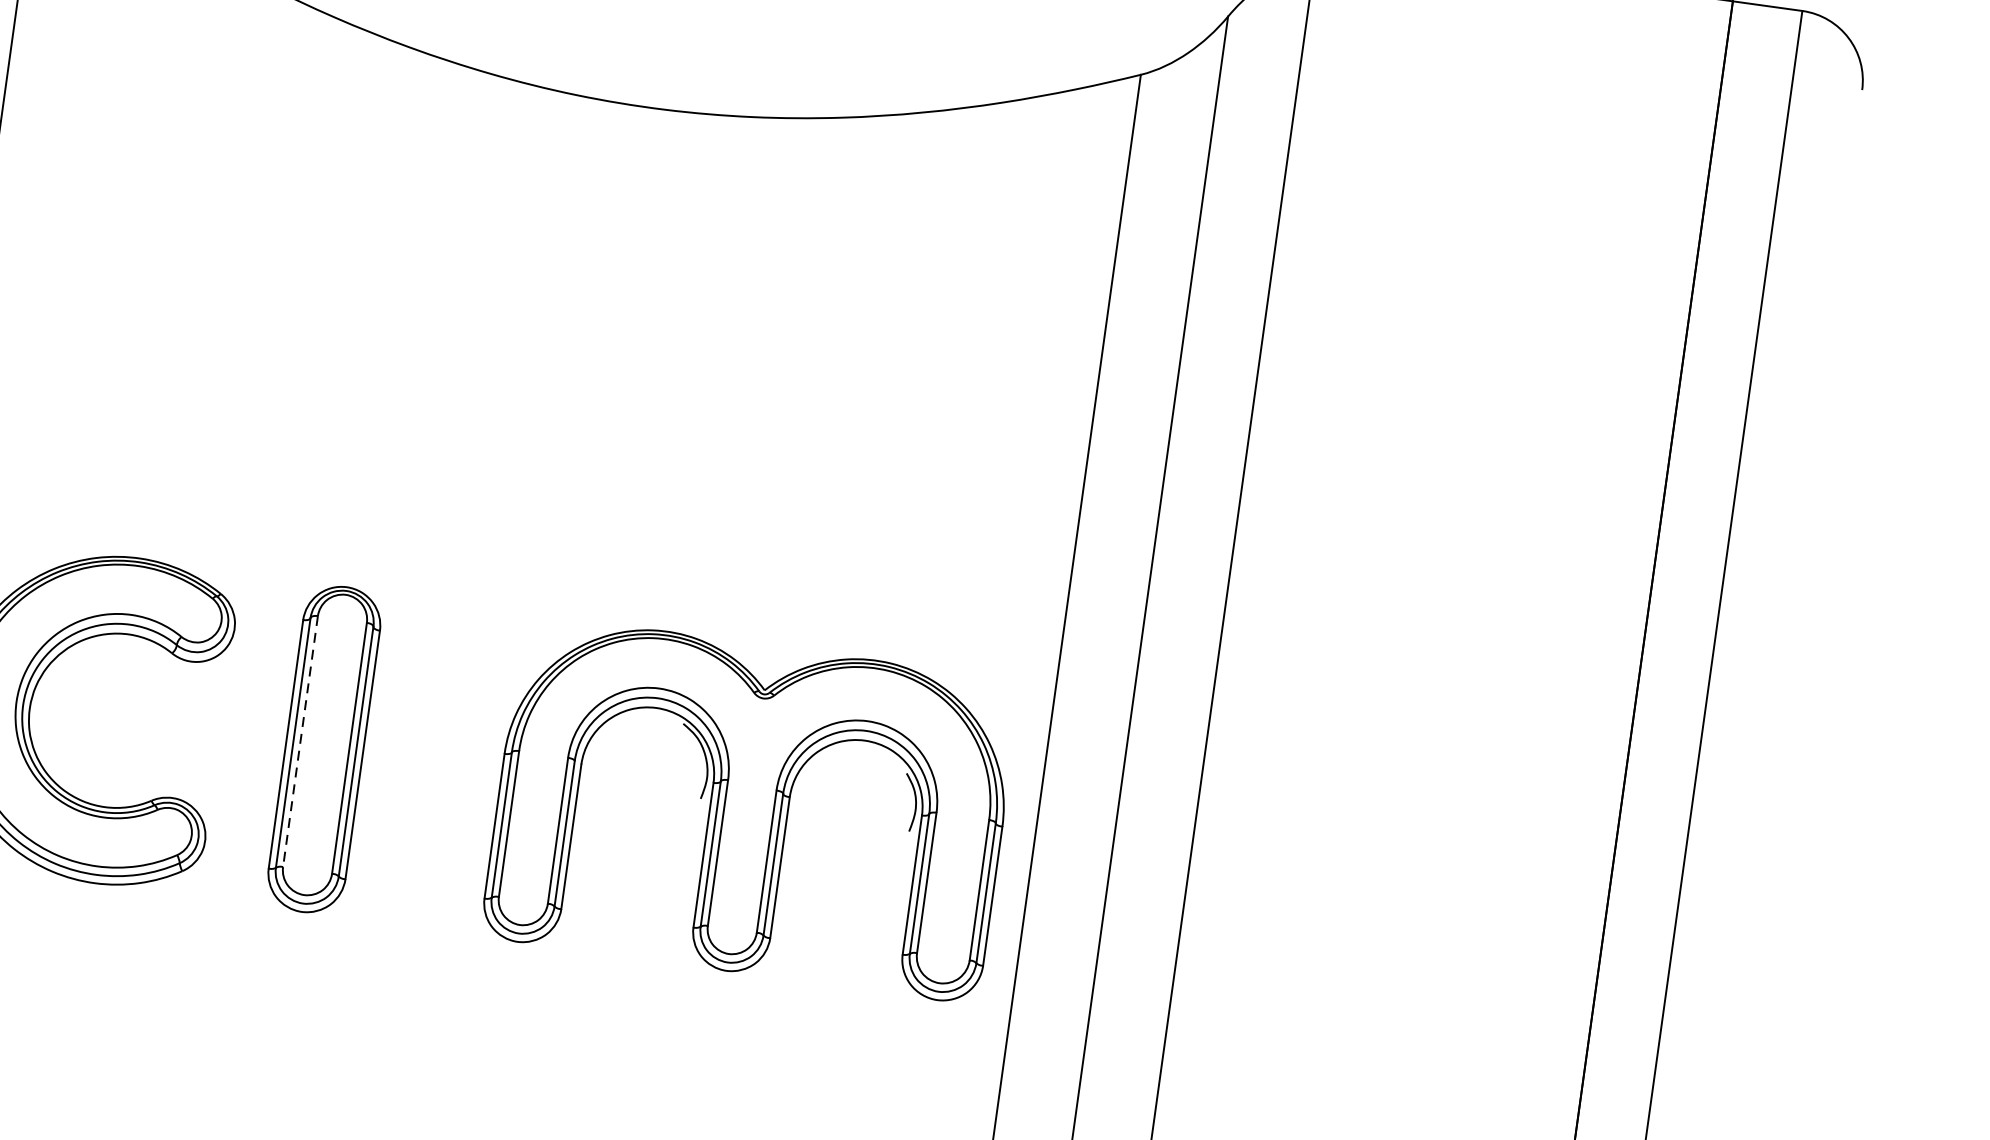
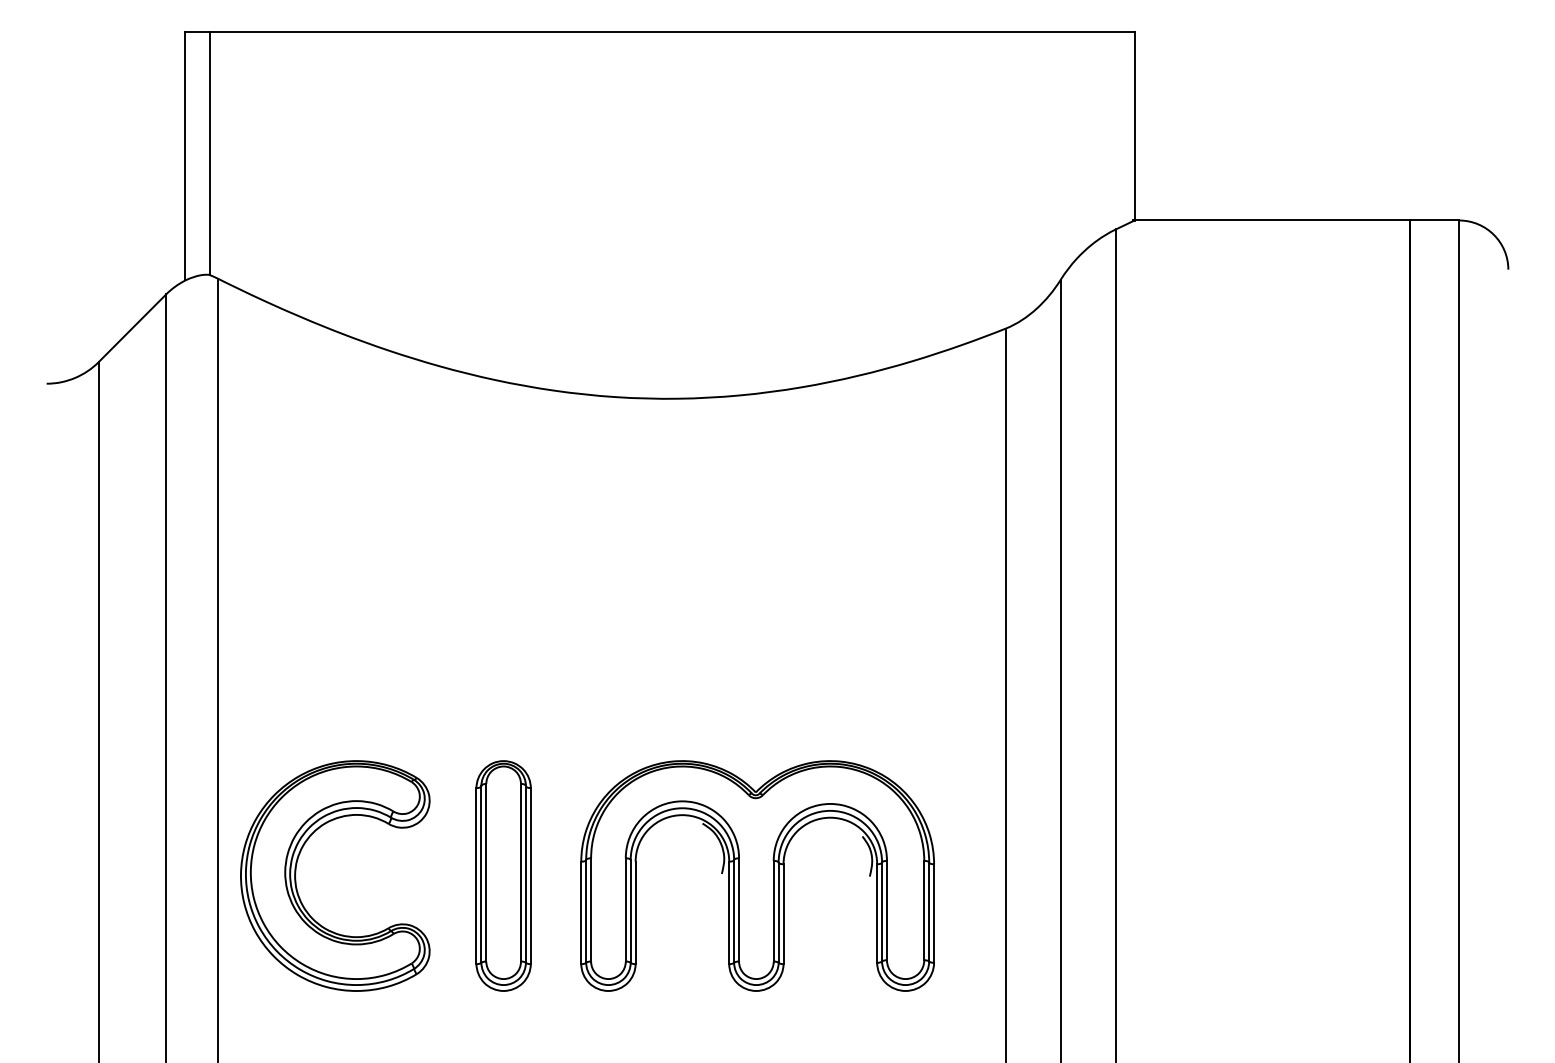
line: (300, 741) -> (486, 872), dashed -> solid
part: (750, 807) -> (757, 875), moved

